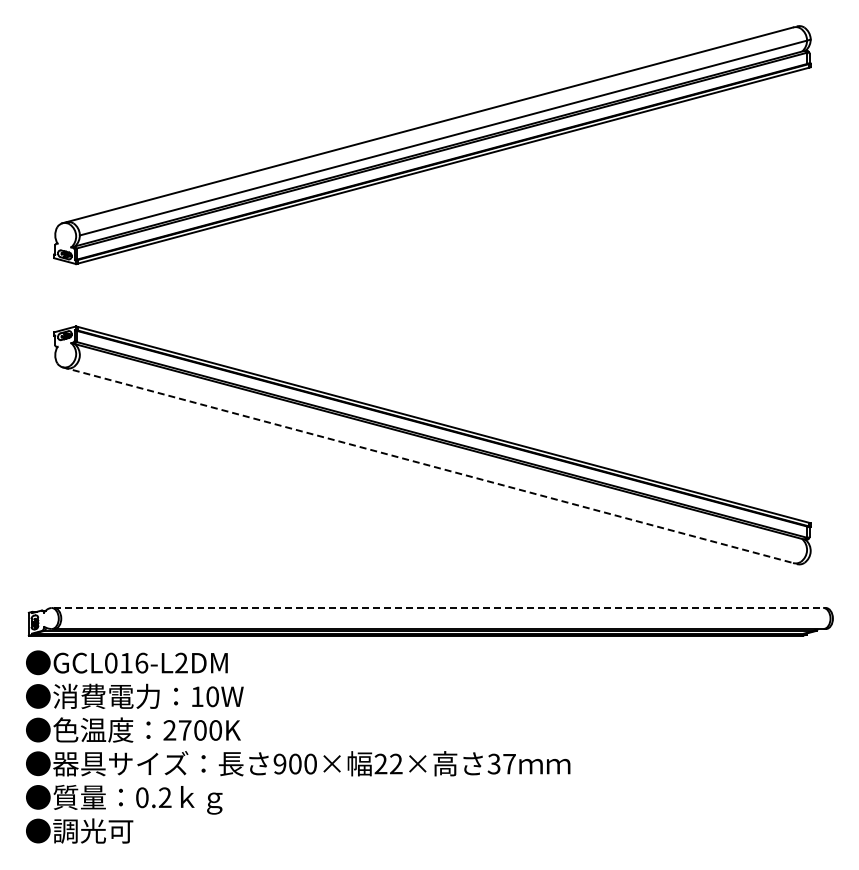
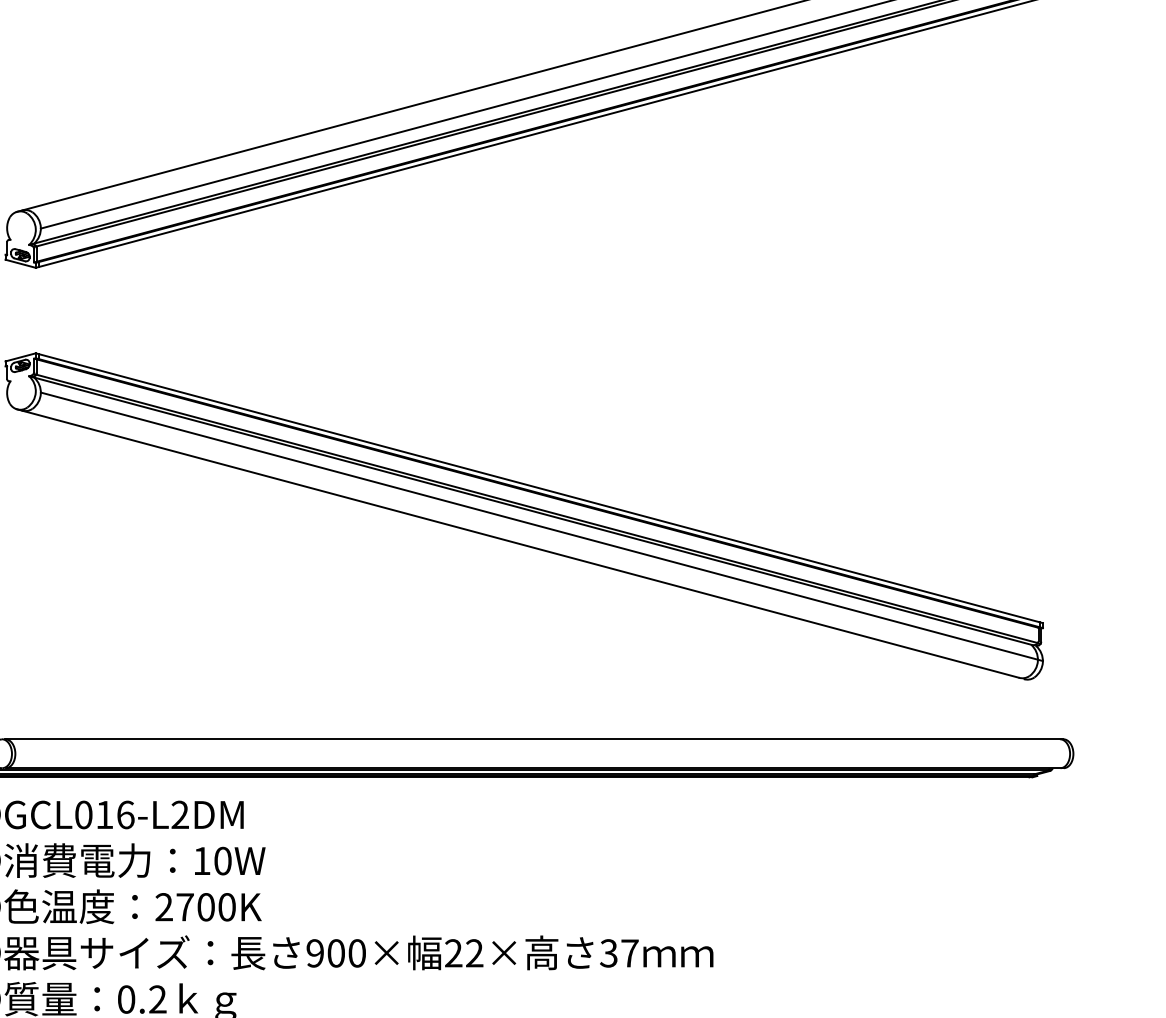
line: (444, 452) -> (540, 526), added
line: (428, 465) -> (518, 543), dashed -> solid
line: (439, 607) -> (533, 738), dashed -> solid

